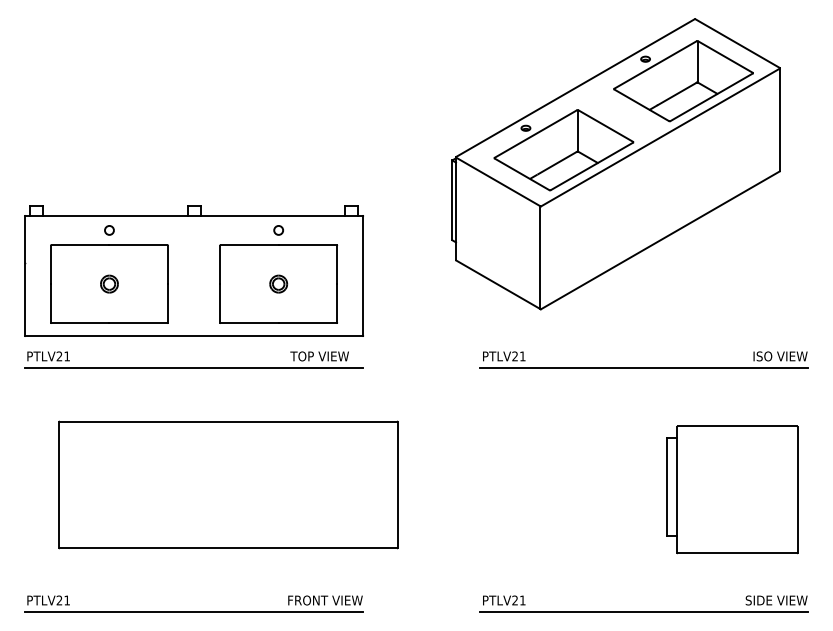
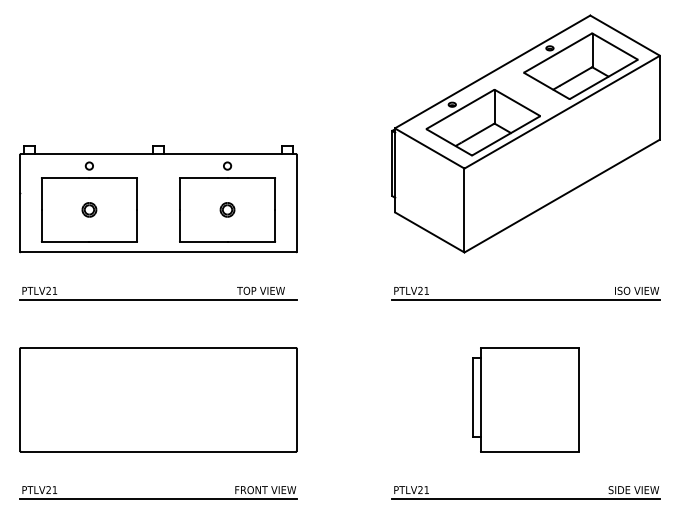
part: (615, 163) -> (525, 133), moved
part: (194, 271) -> (158, 199), moved
part: (228, 484) -> (158, 399), moved
part: (732, 489) -> (525, 399), moved

